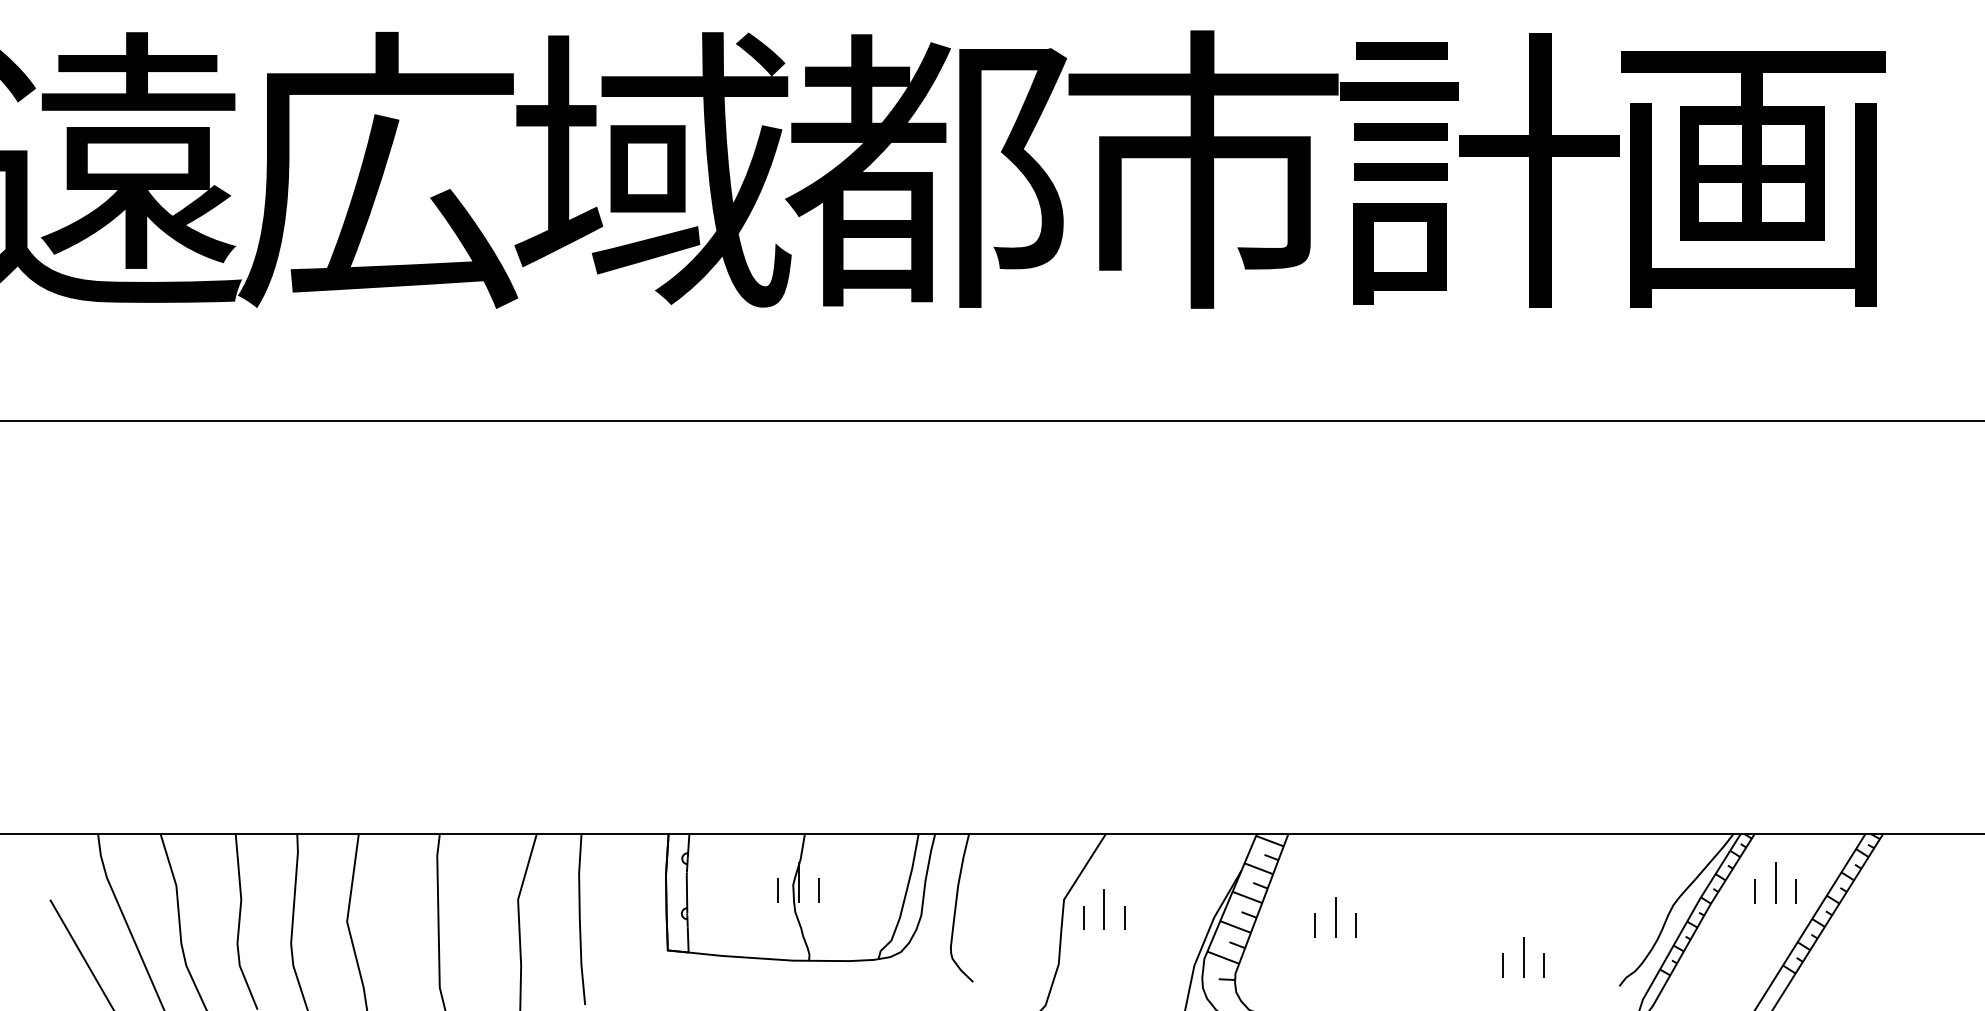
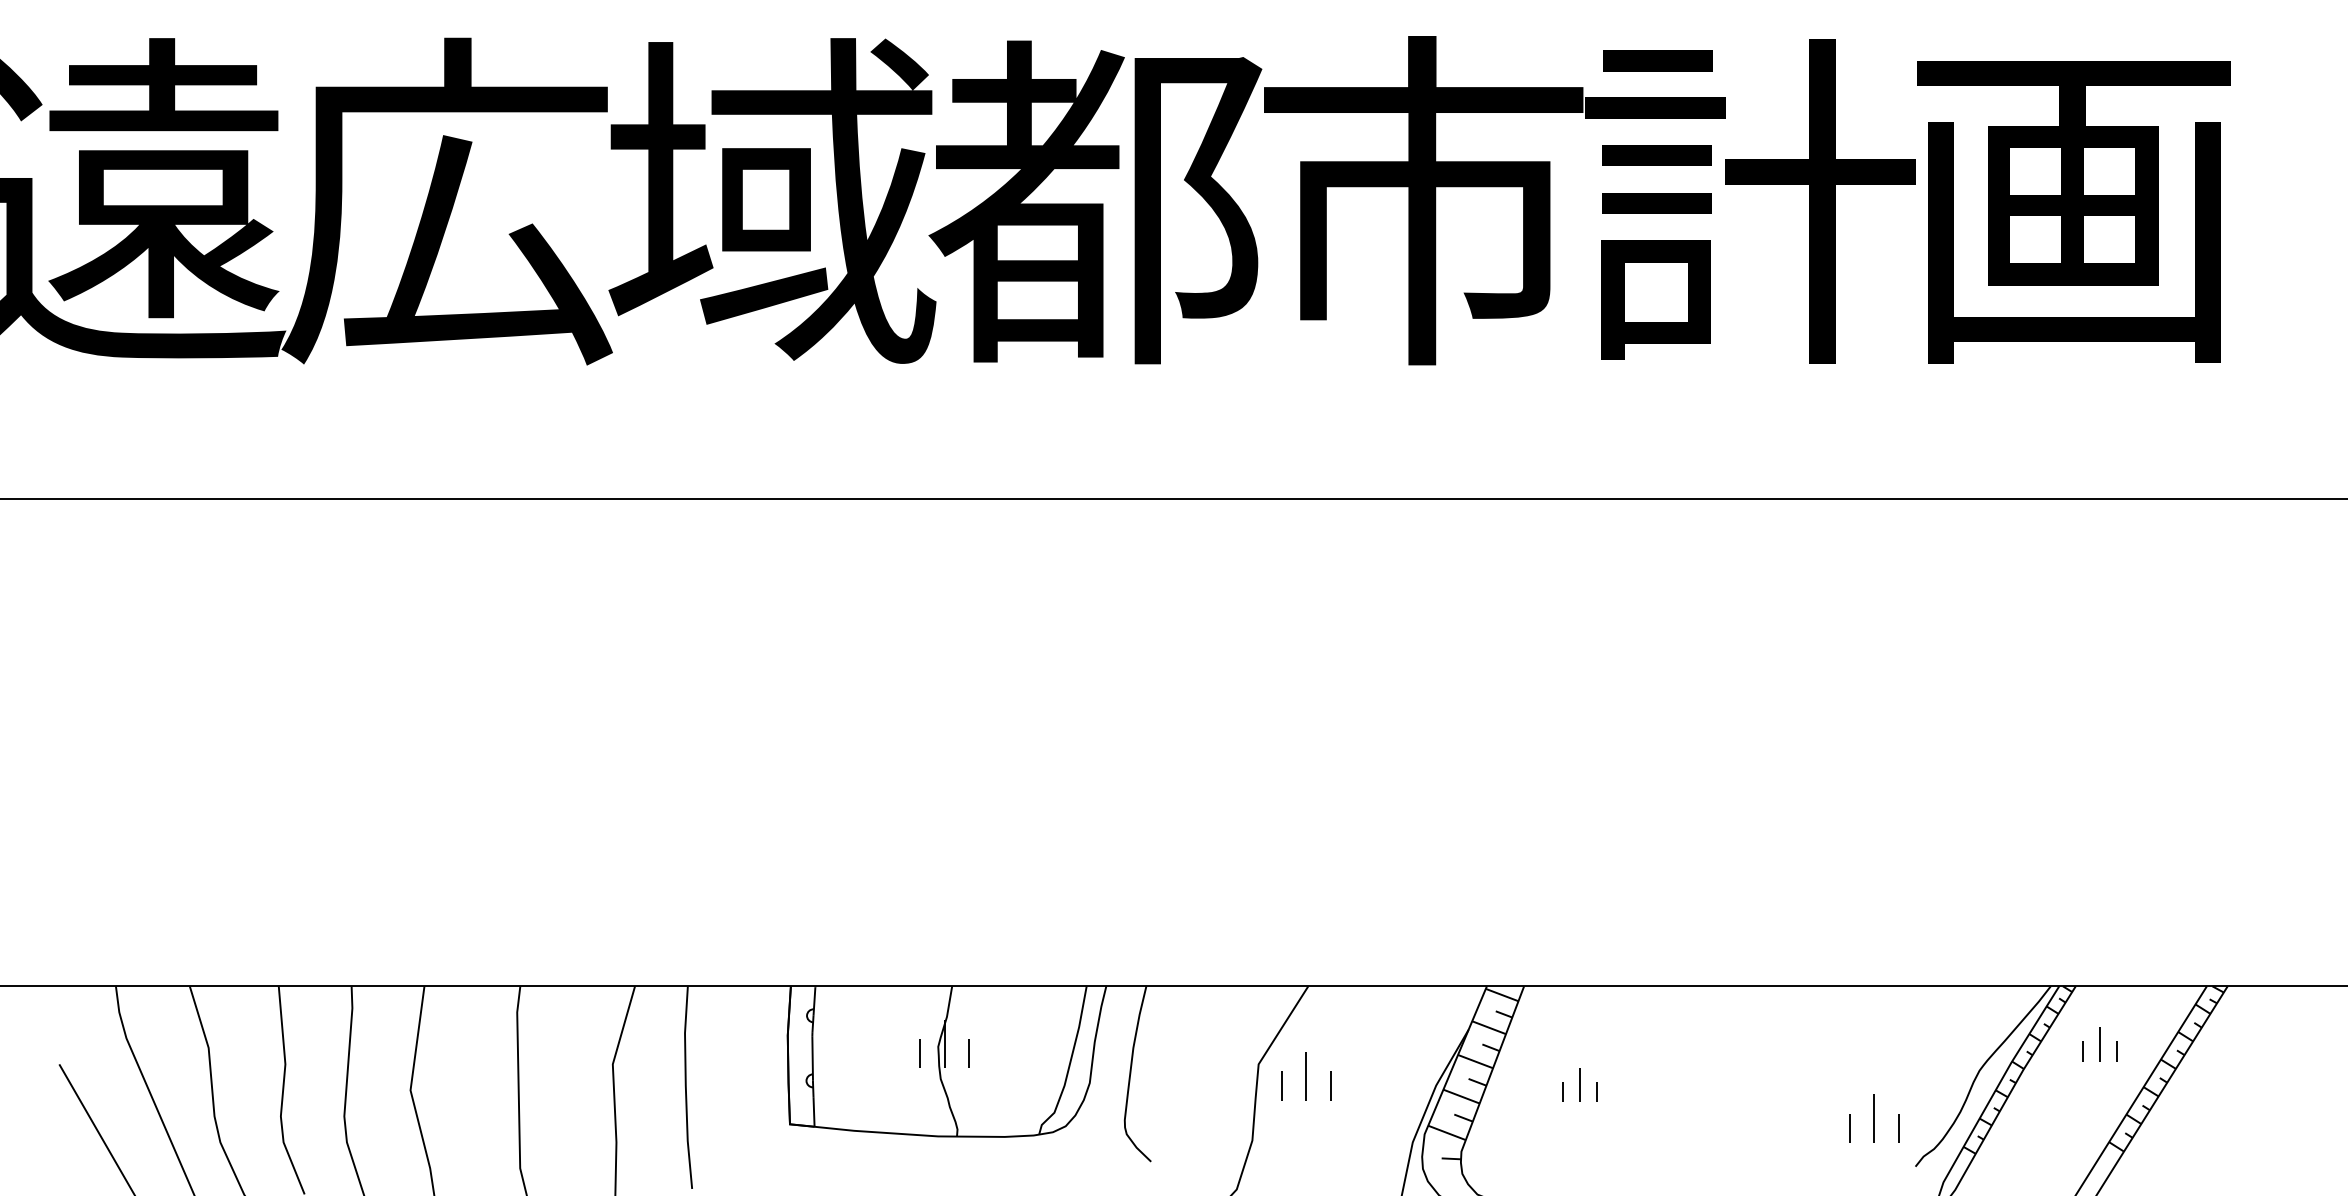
part: (1775, 882) -> (2100, 1043), size x0.7
part: (1335, 917) -> (1579, 1085), size x0.7
part: (1523, 957) -> (1874, 1118), moved

